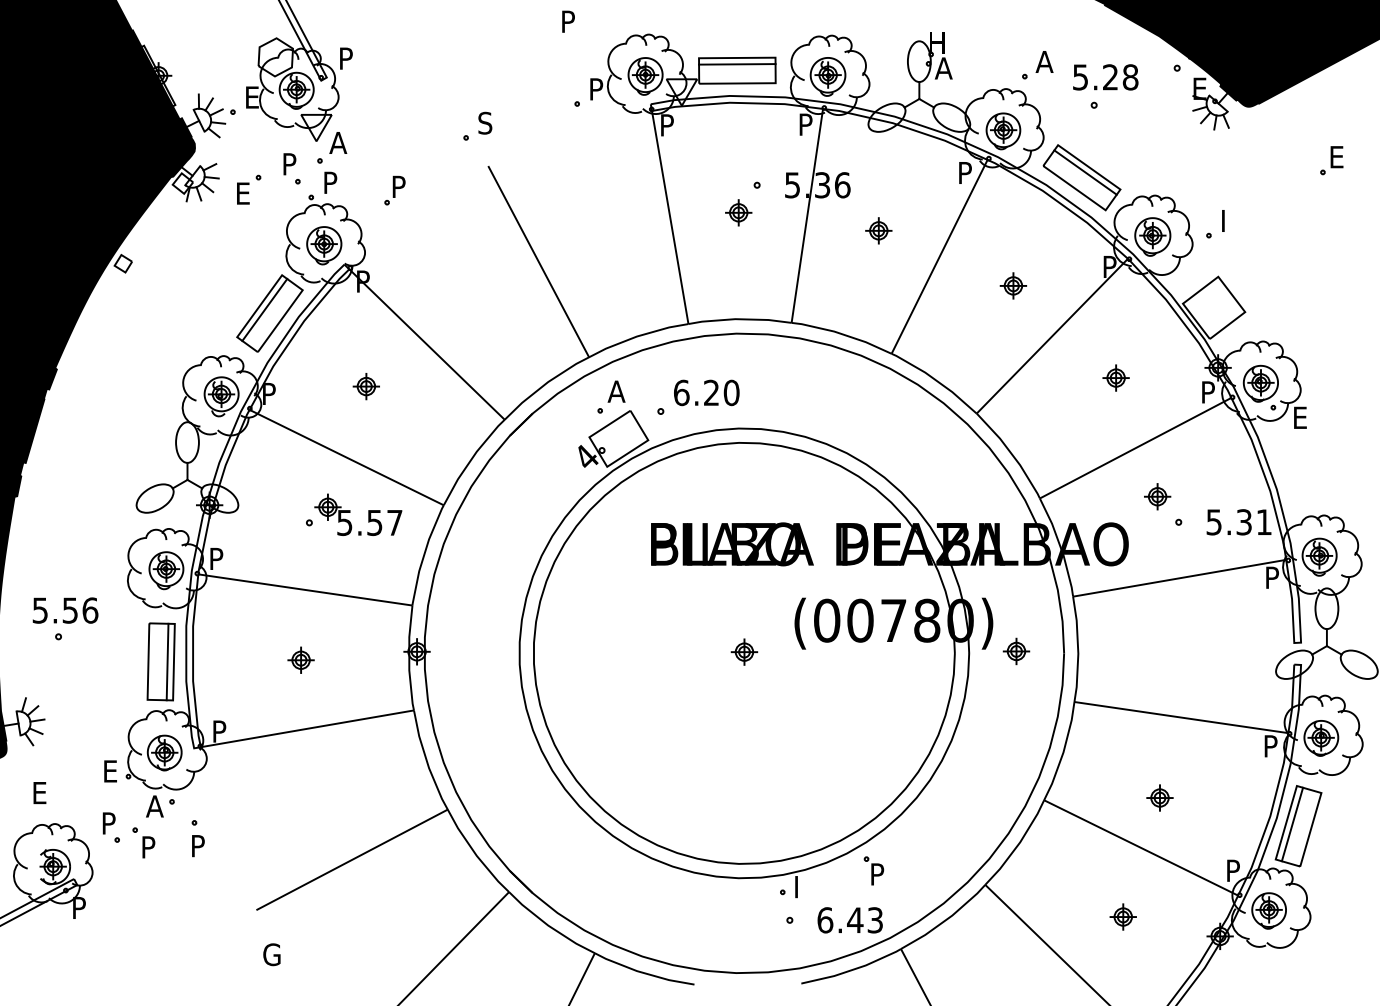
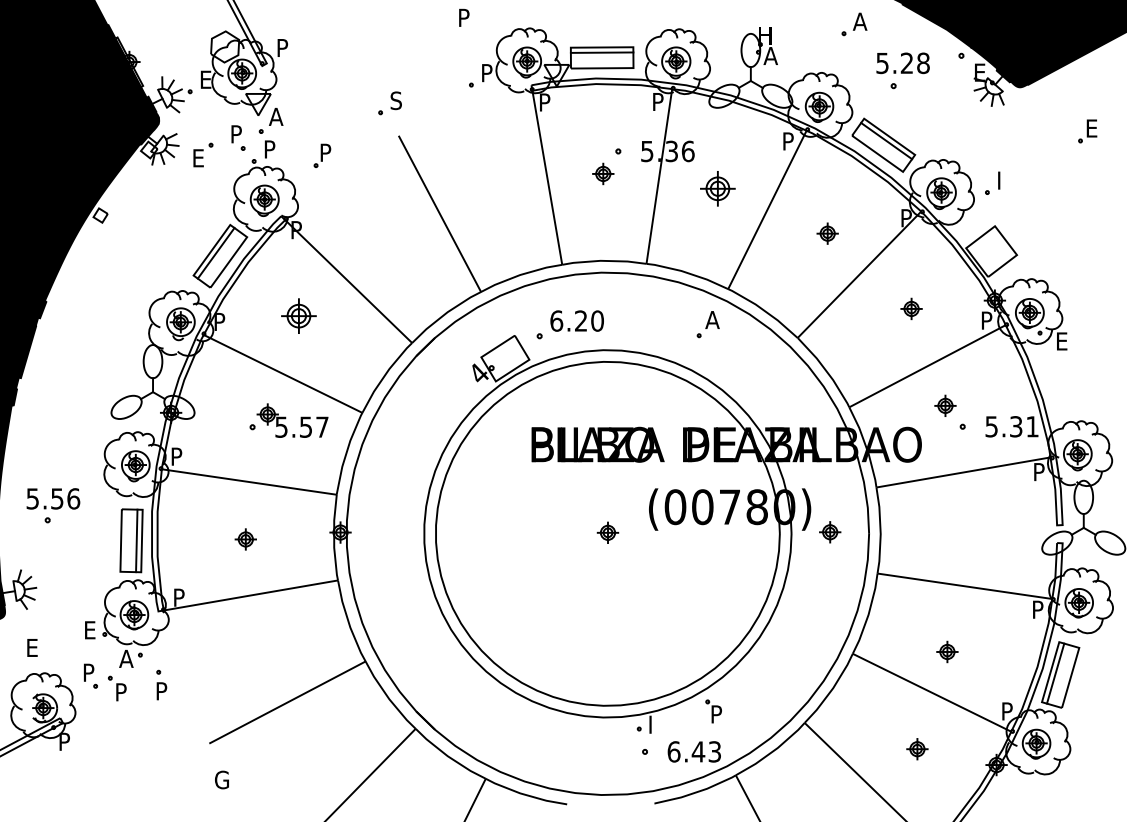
part: (1037, 65) -> (854, 24), moved
part: (878, 230) -> (717, 188), size x1.6
part: (366, 386) -> (299, 315), size x1.6
part: (610, 397) -> (707, 324), moved

